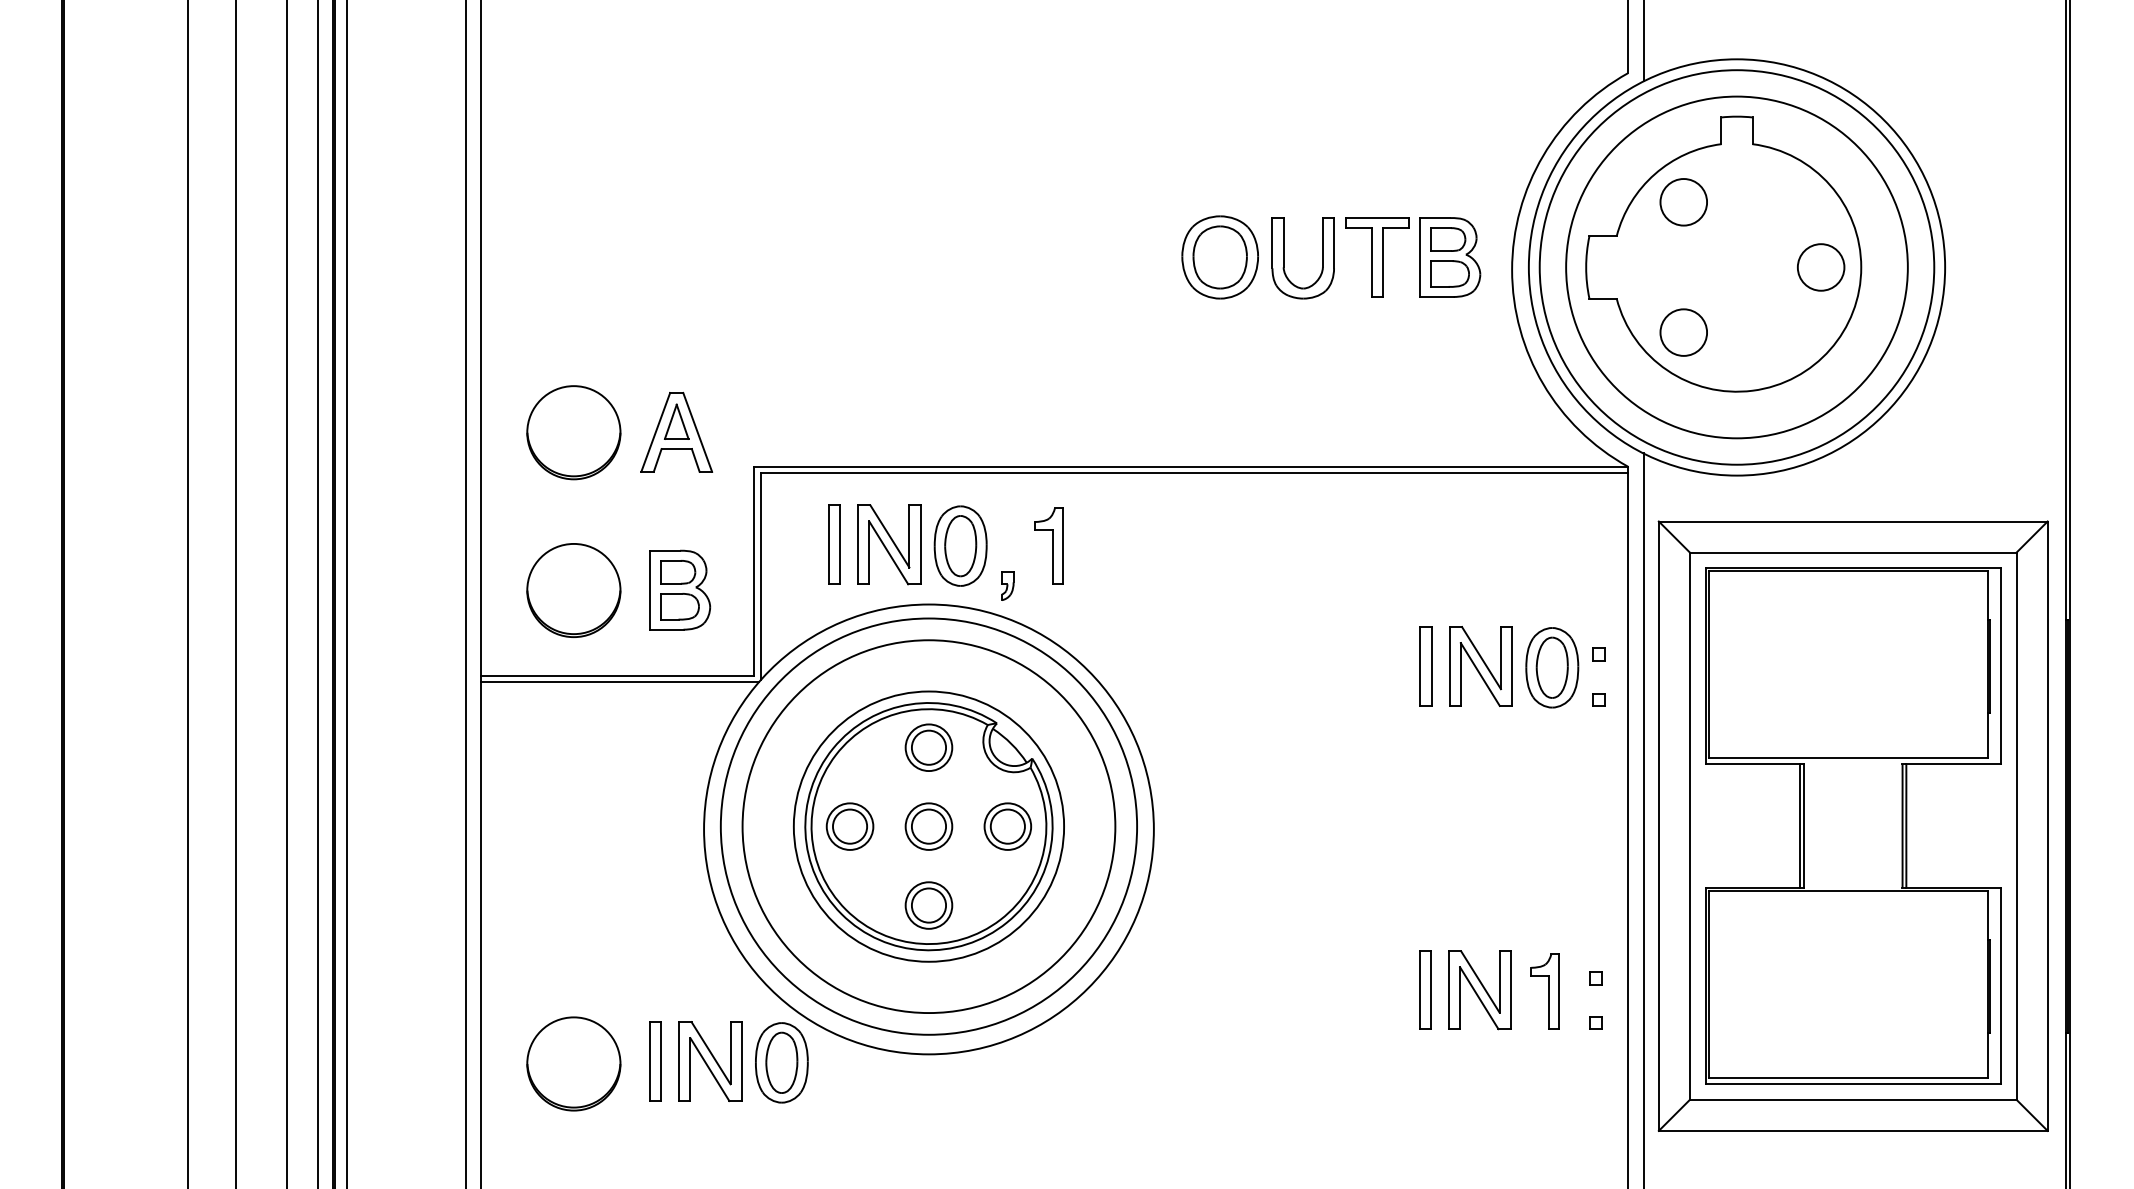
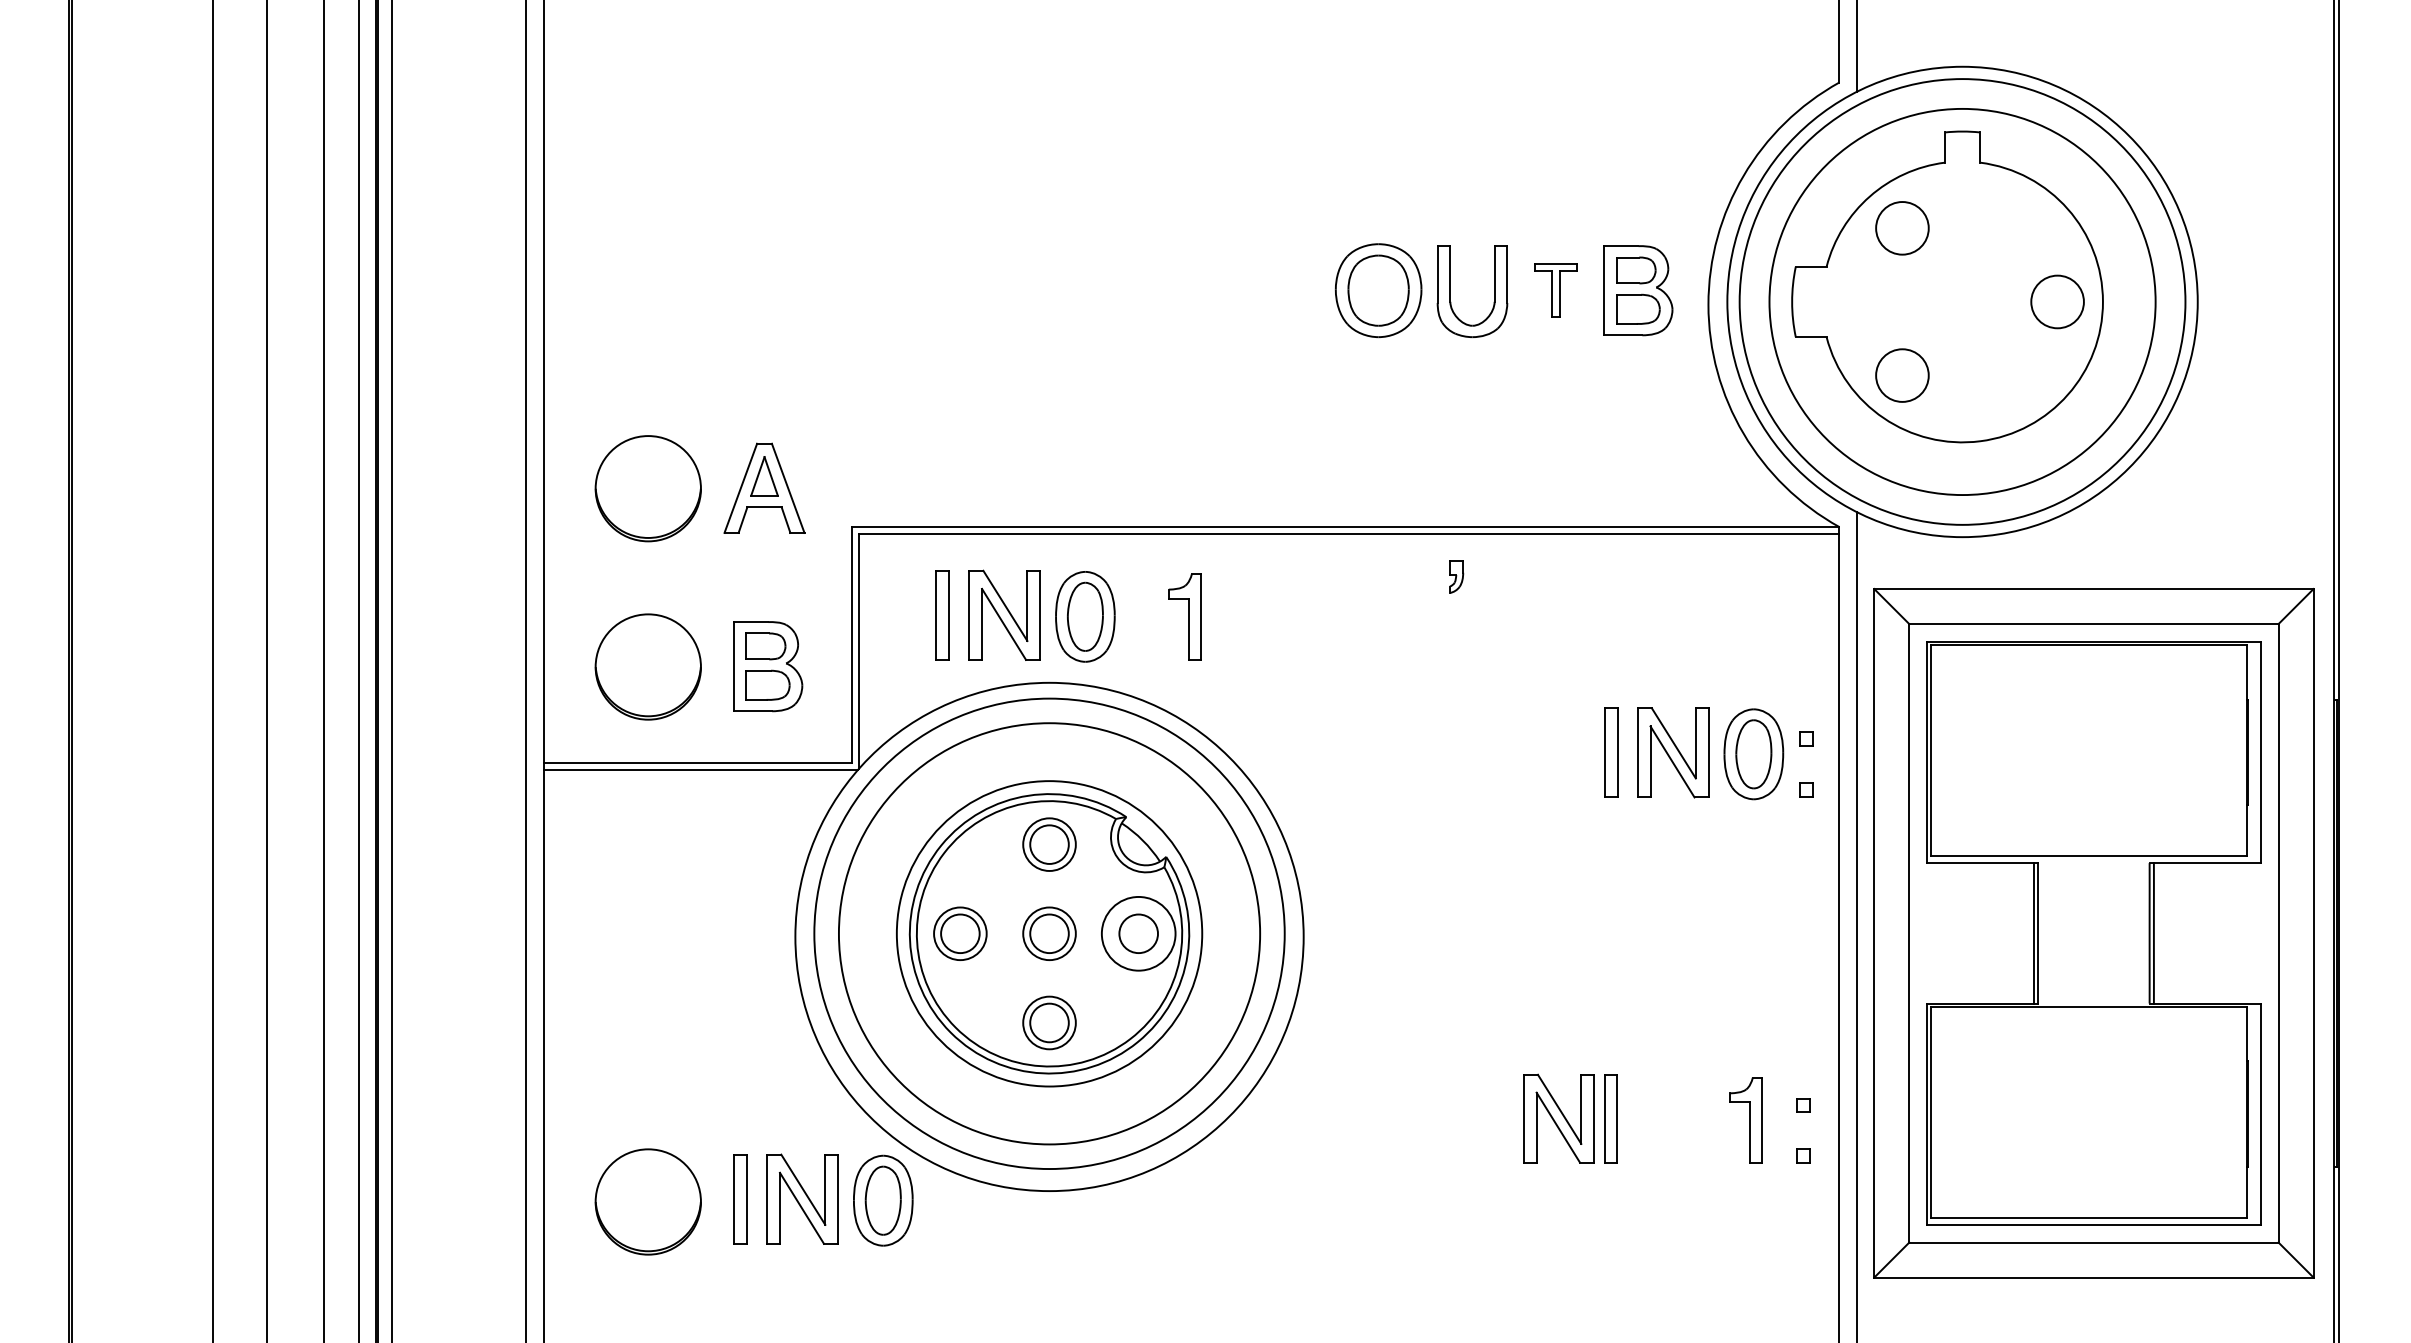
part: (1376, 257) -> (1555, 290), size x0.6
part: (1007, 585) -> (1456, 576), moved
circle: (1007, 826) -> (1138, 933), size x1.4
part: (1479, 990) -> (1558, 1118), moved

